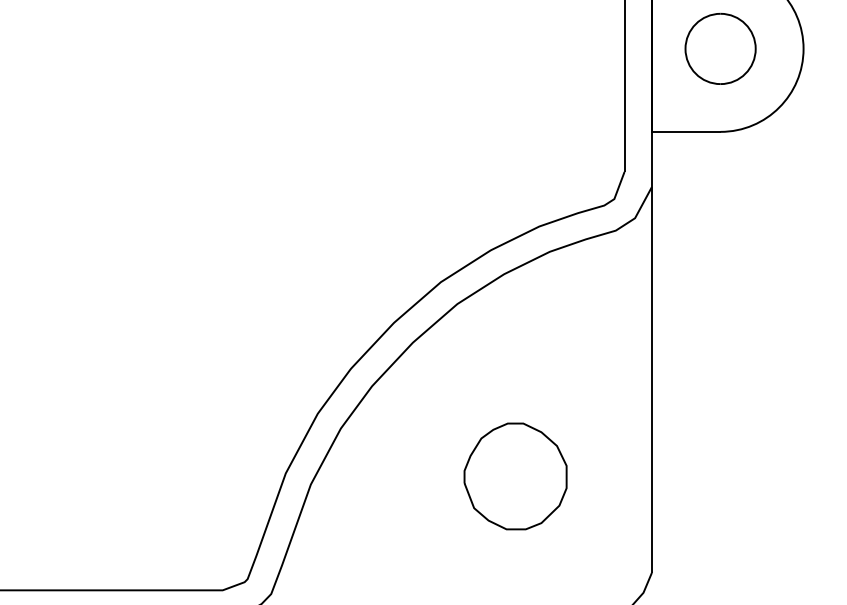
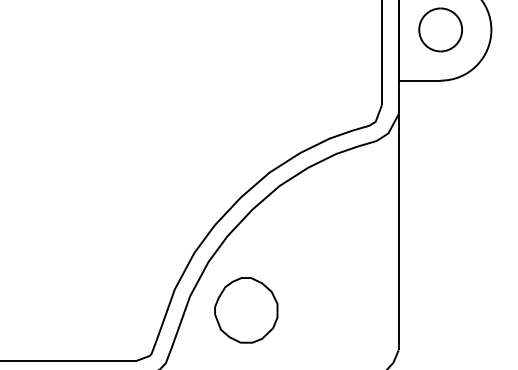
part: (515, 476) -> (246, 310), moved

